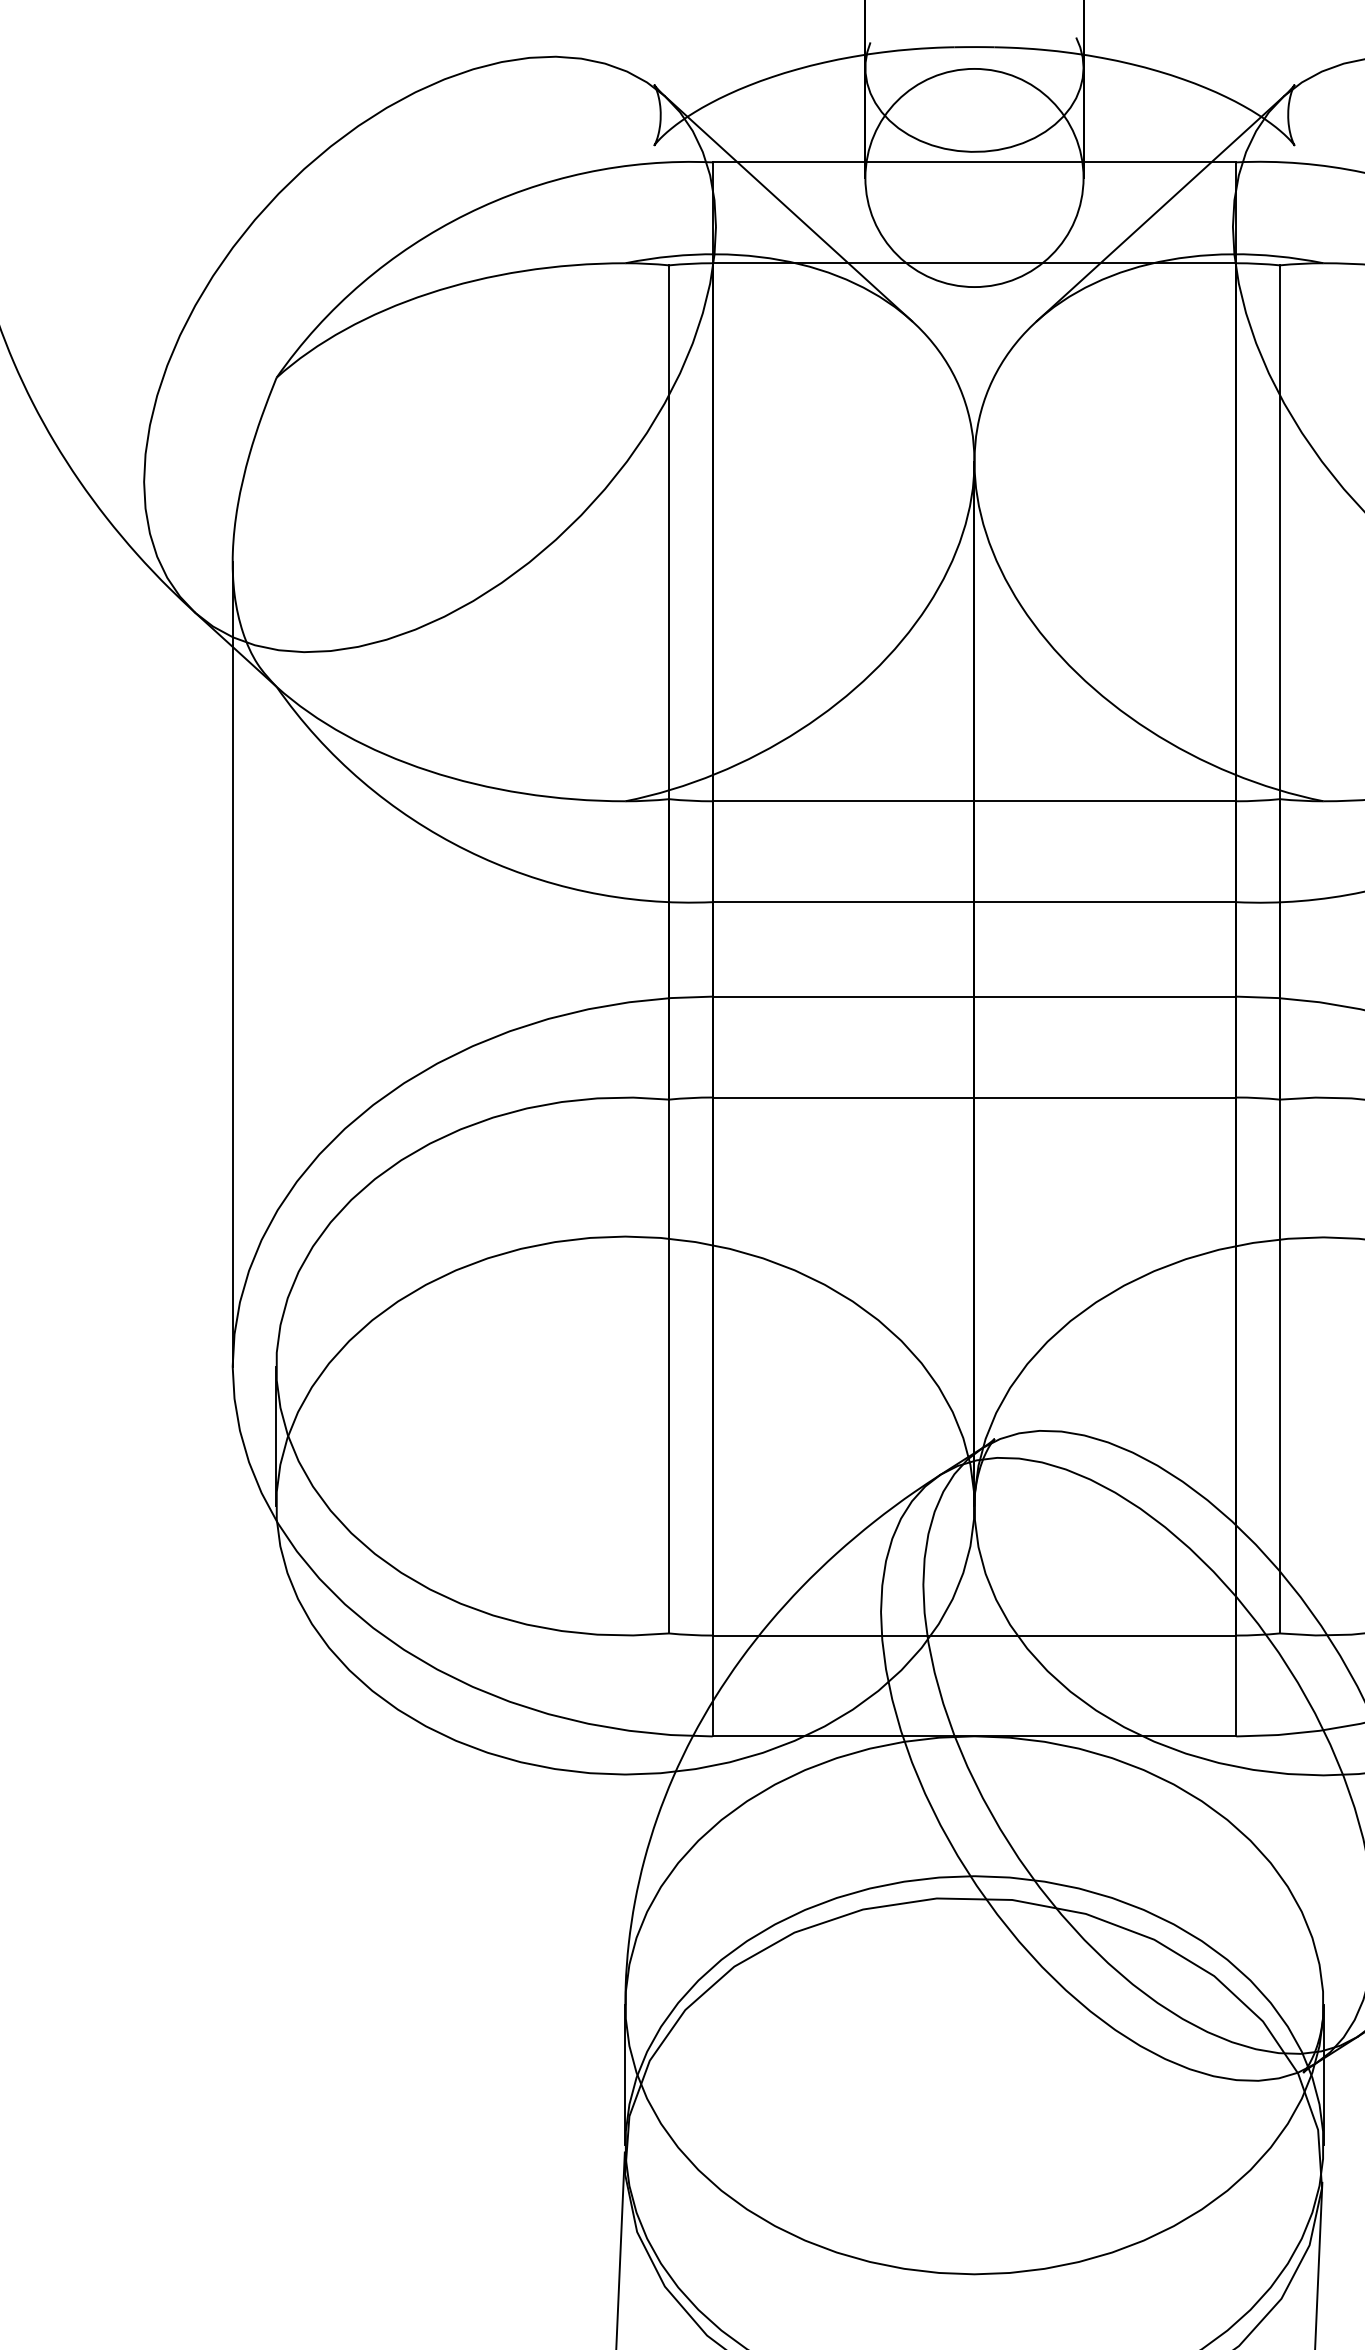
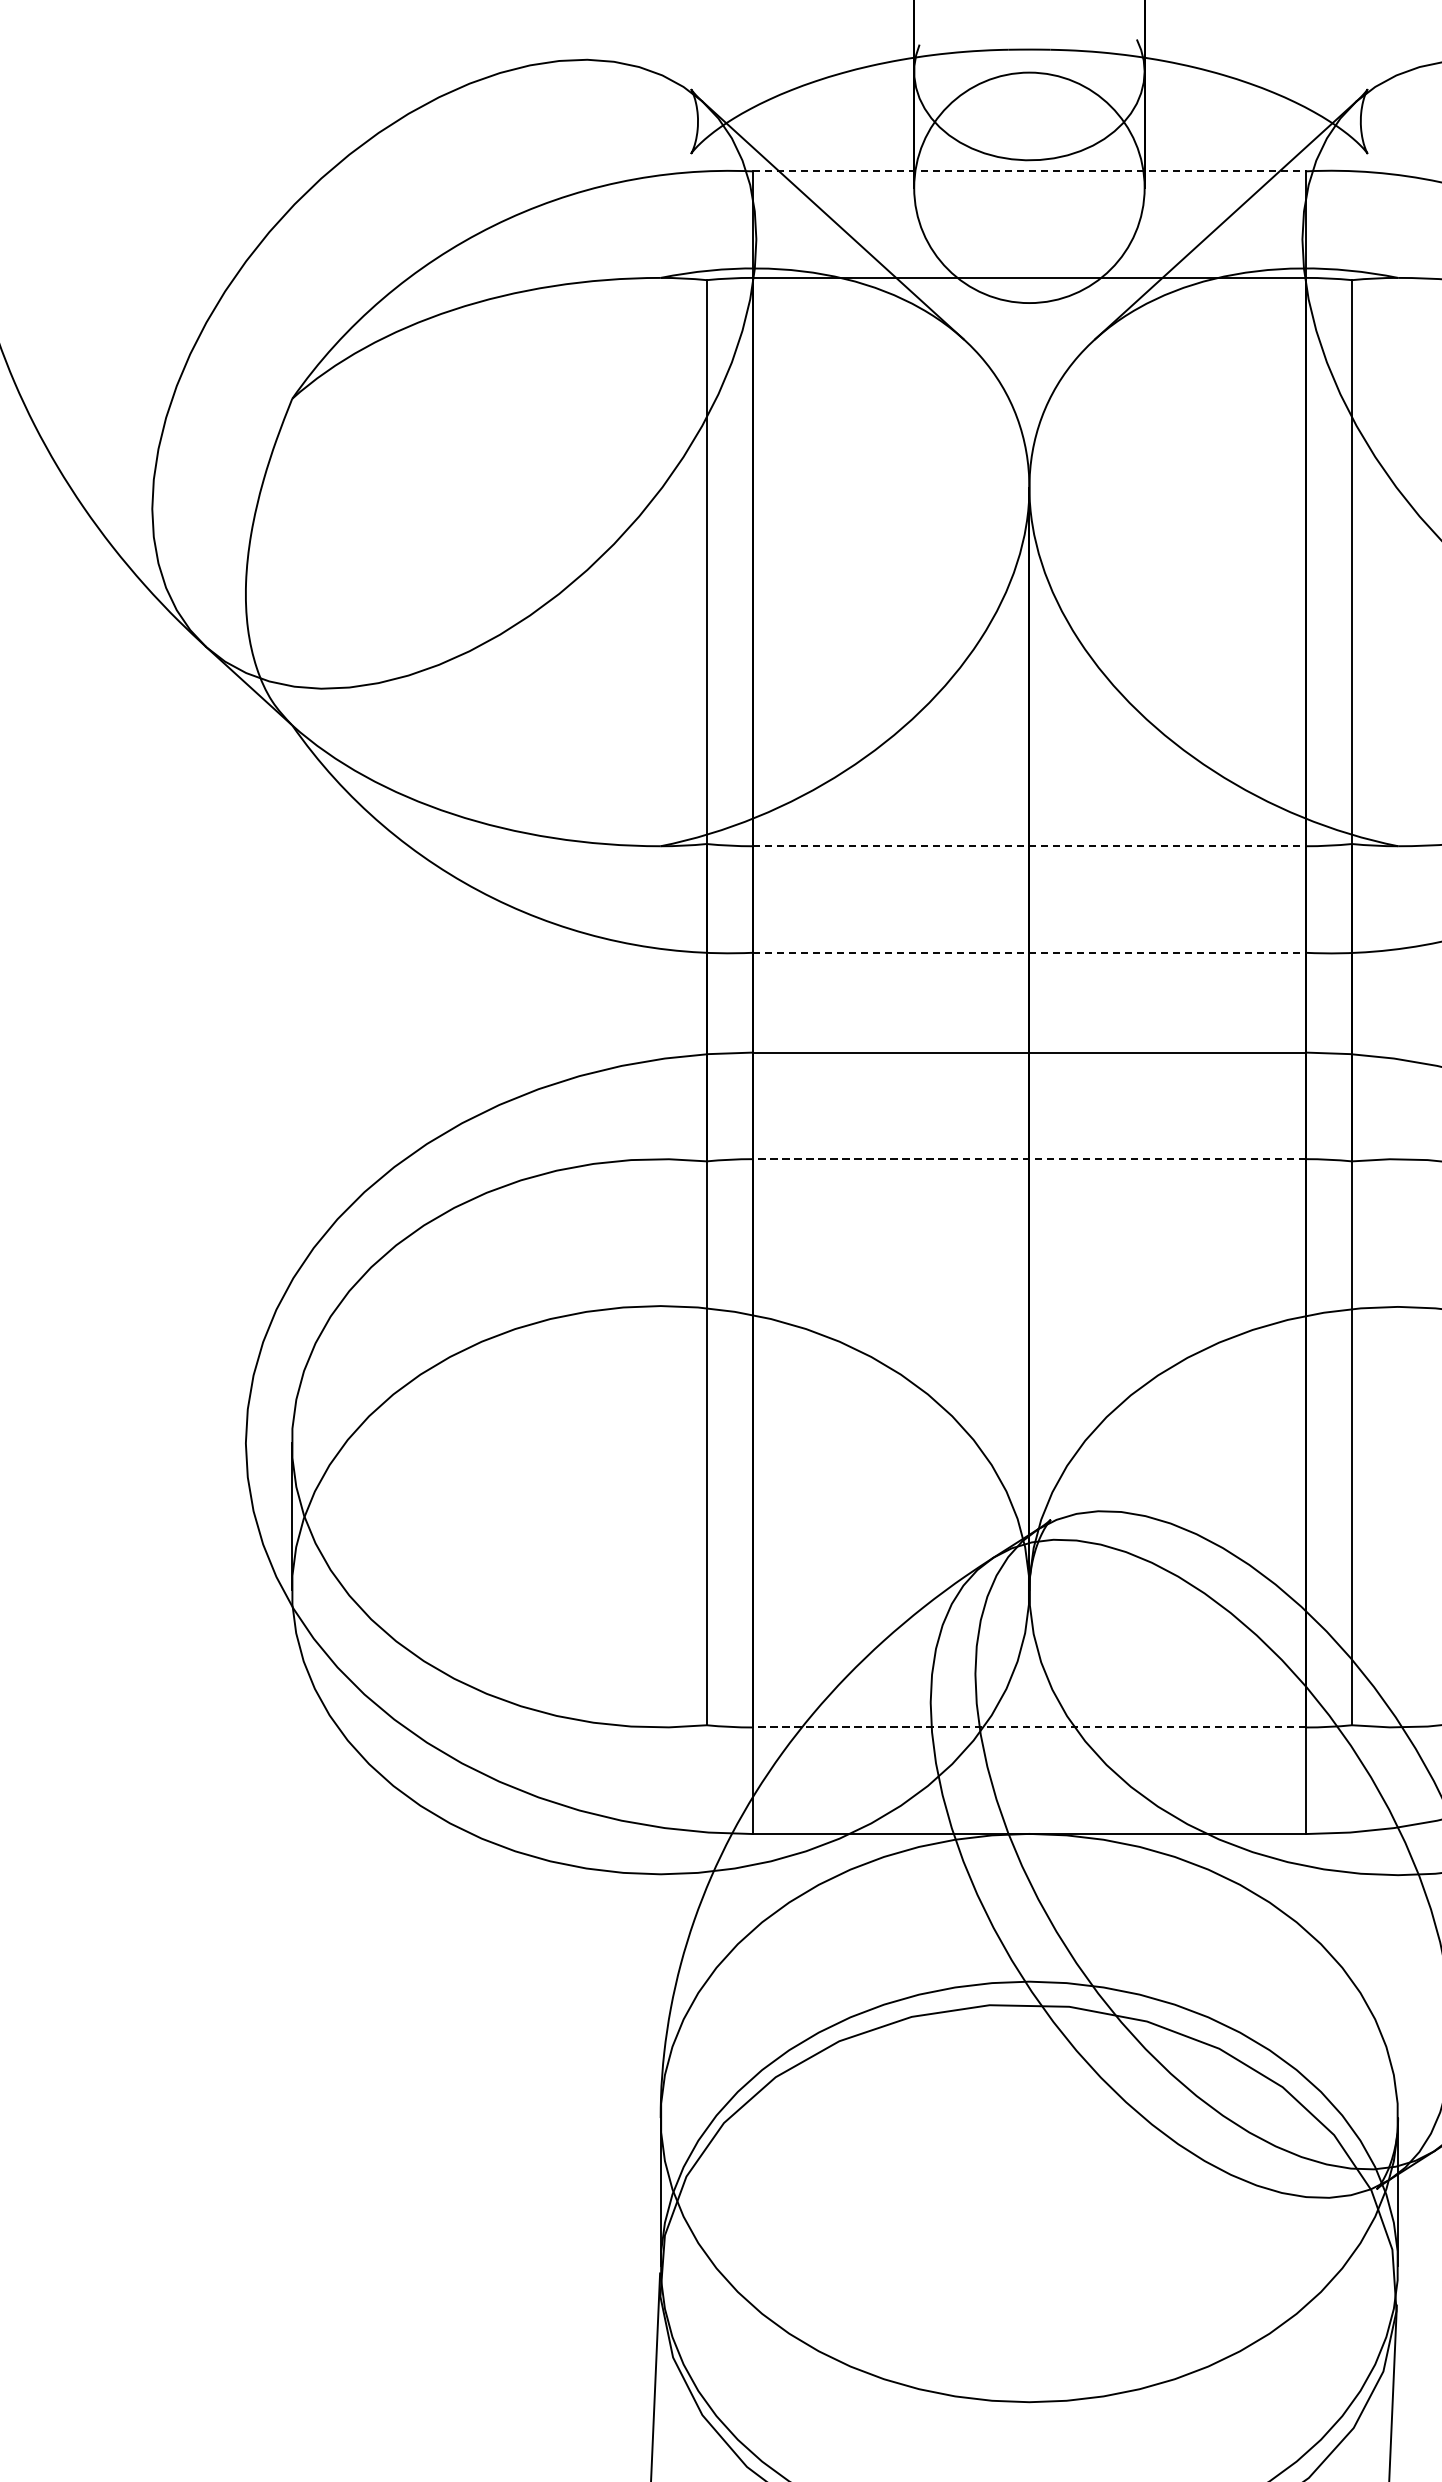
line: (974, 162) -> (1029, 171), solid -> dashed
line: (974, 801) -> (1029, 846), solid -> dashed
line: (974, 902) -> (1029, 953), solid -> dashed
line: (232, 964) -> (245, 1018), removed
line: (974, 1097) -> (1029, 1159), solid -> dashed
line: (974, 1635) -> (1029, 1727), solid -> dashed

